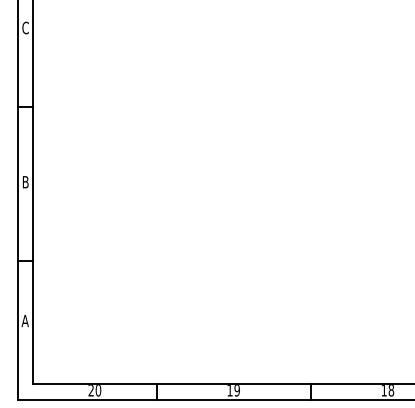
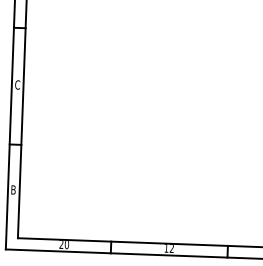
text: (25, 181) -> (17, 84), B -> C
text: (24, 320) -> (12, 189), A -> B
text: (236, 390) -> (171, 248), 19 -> 12

